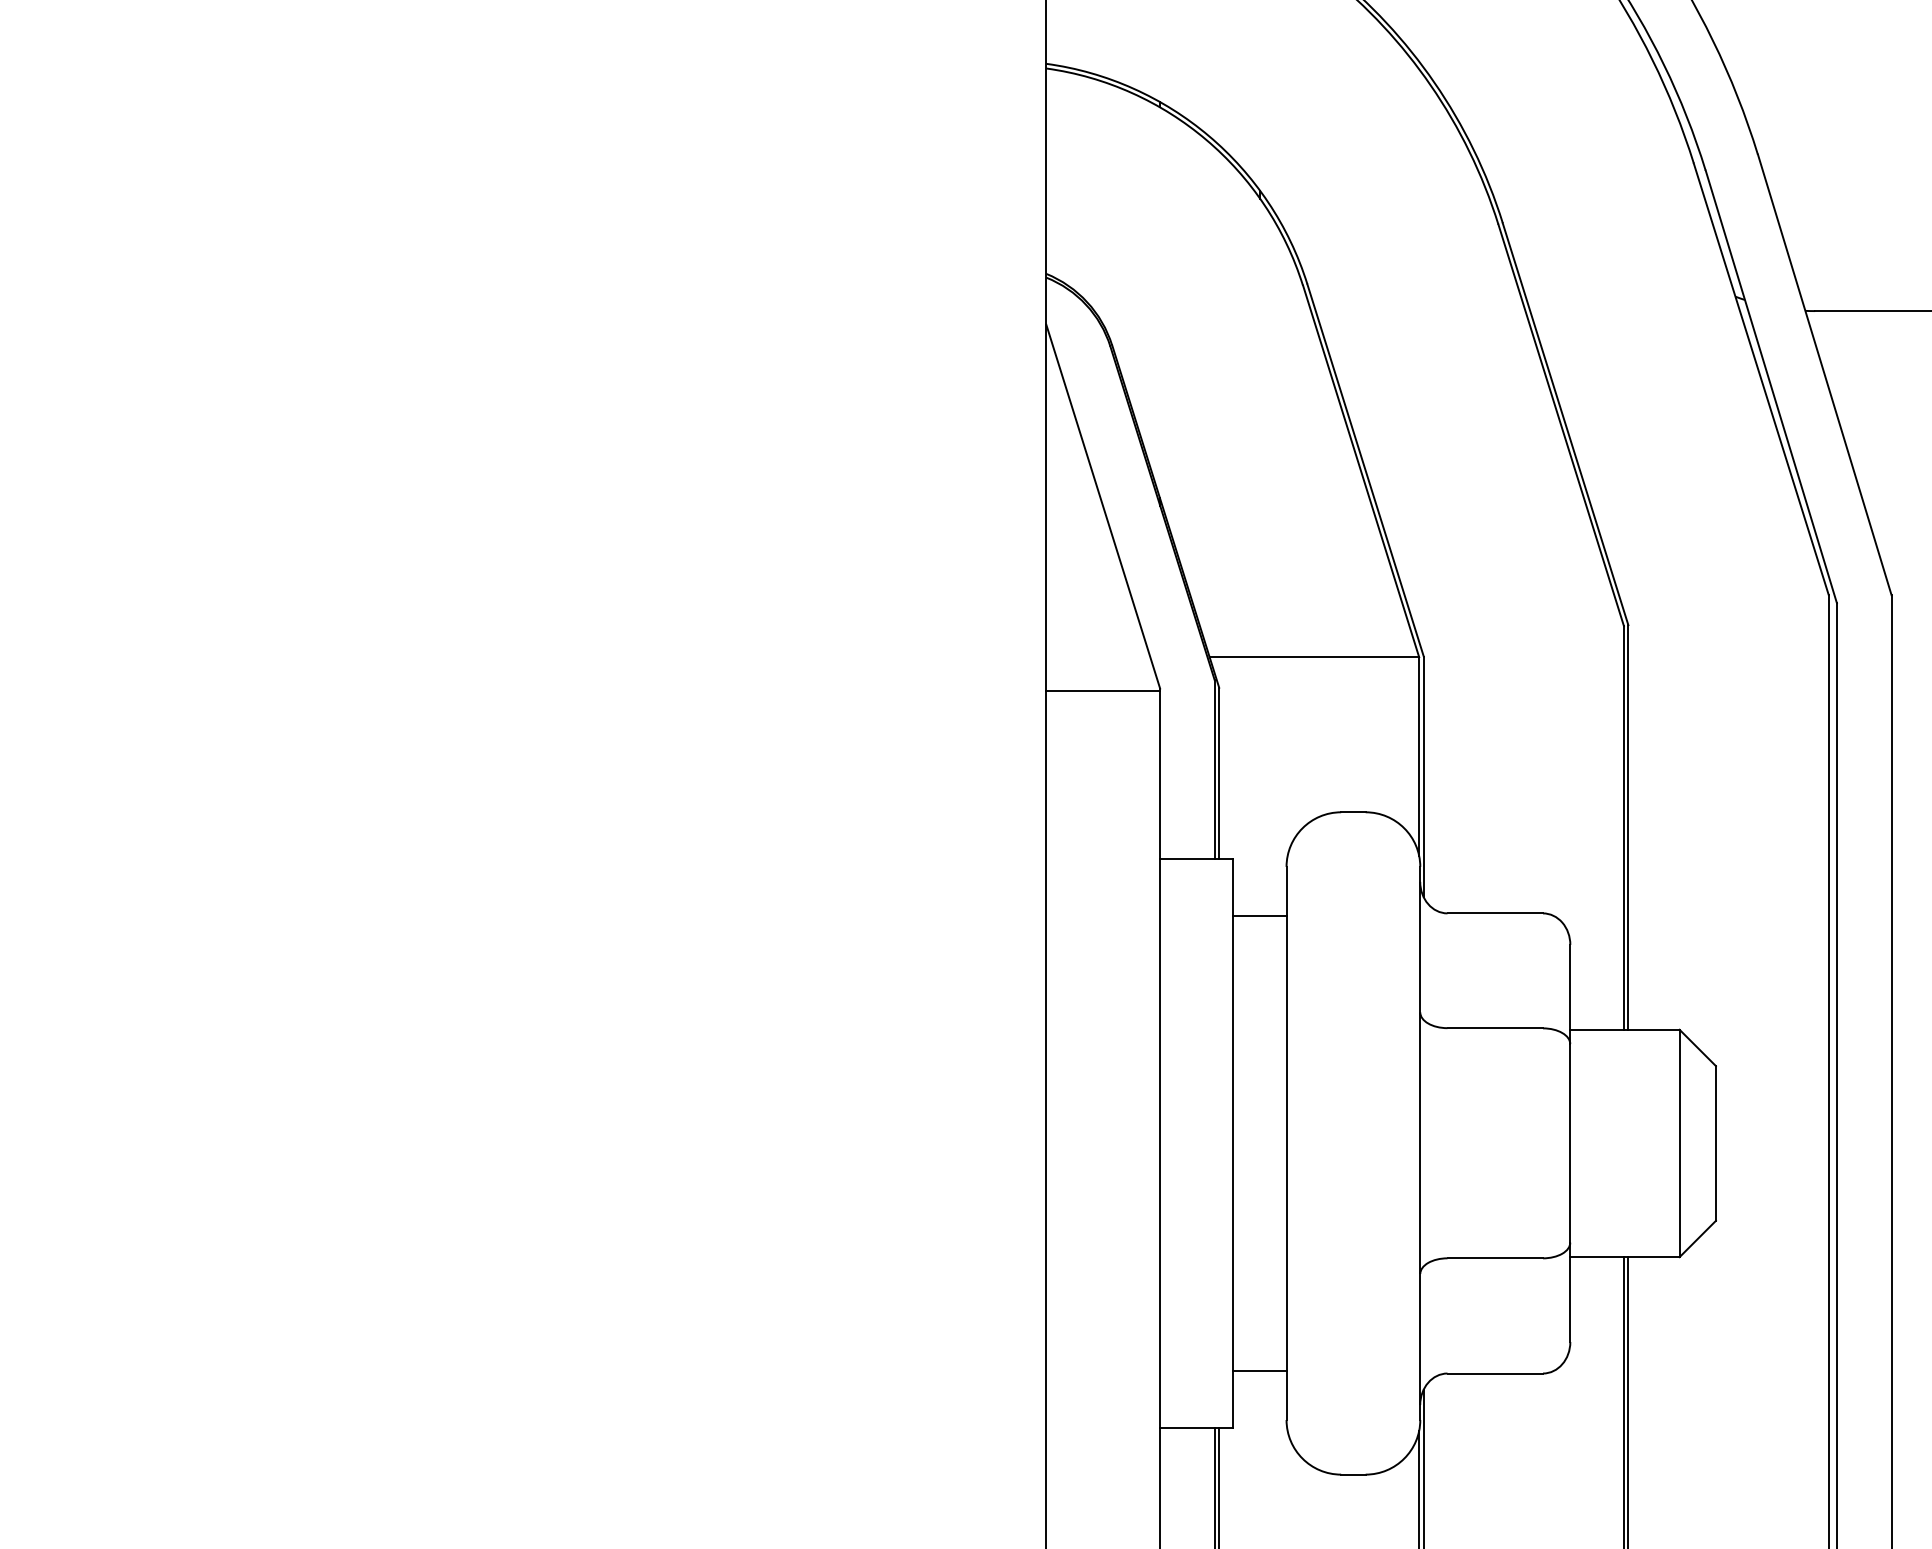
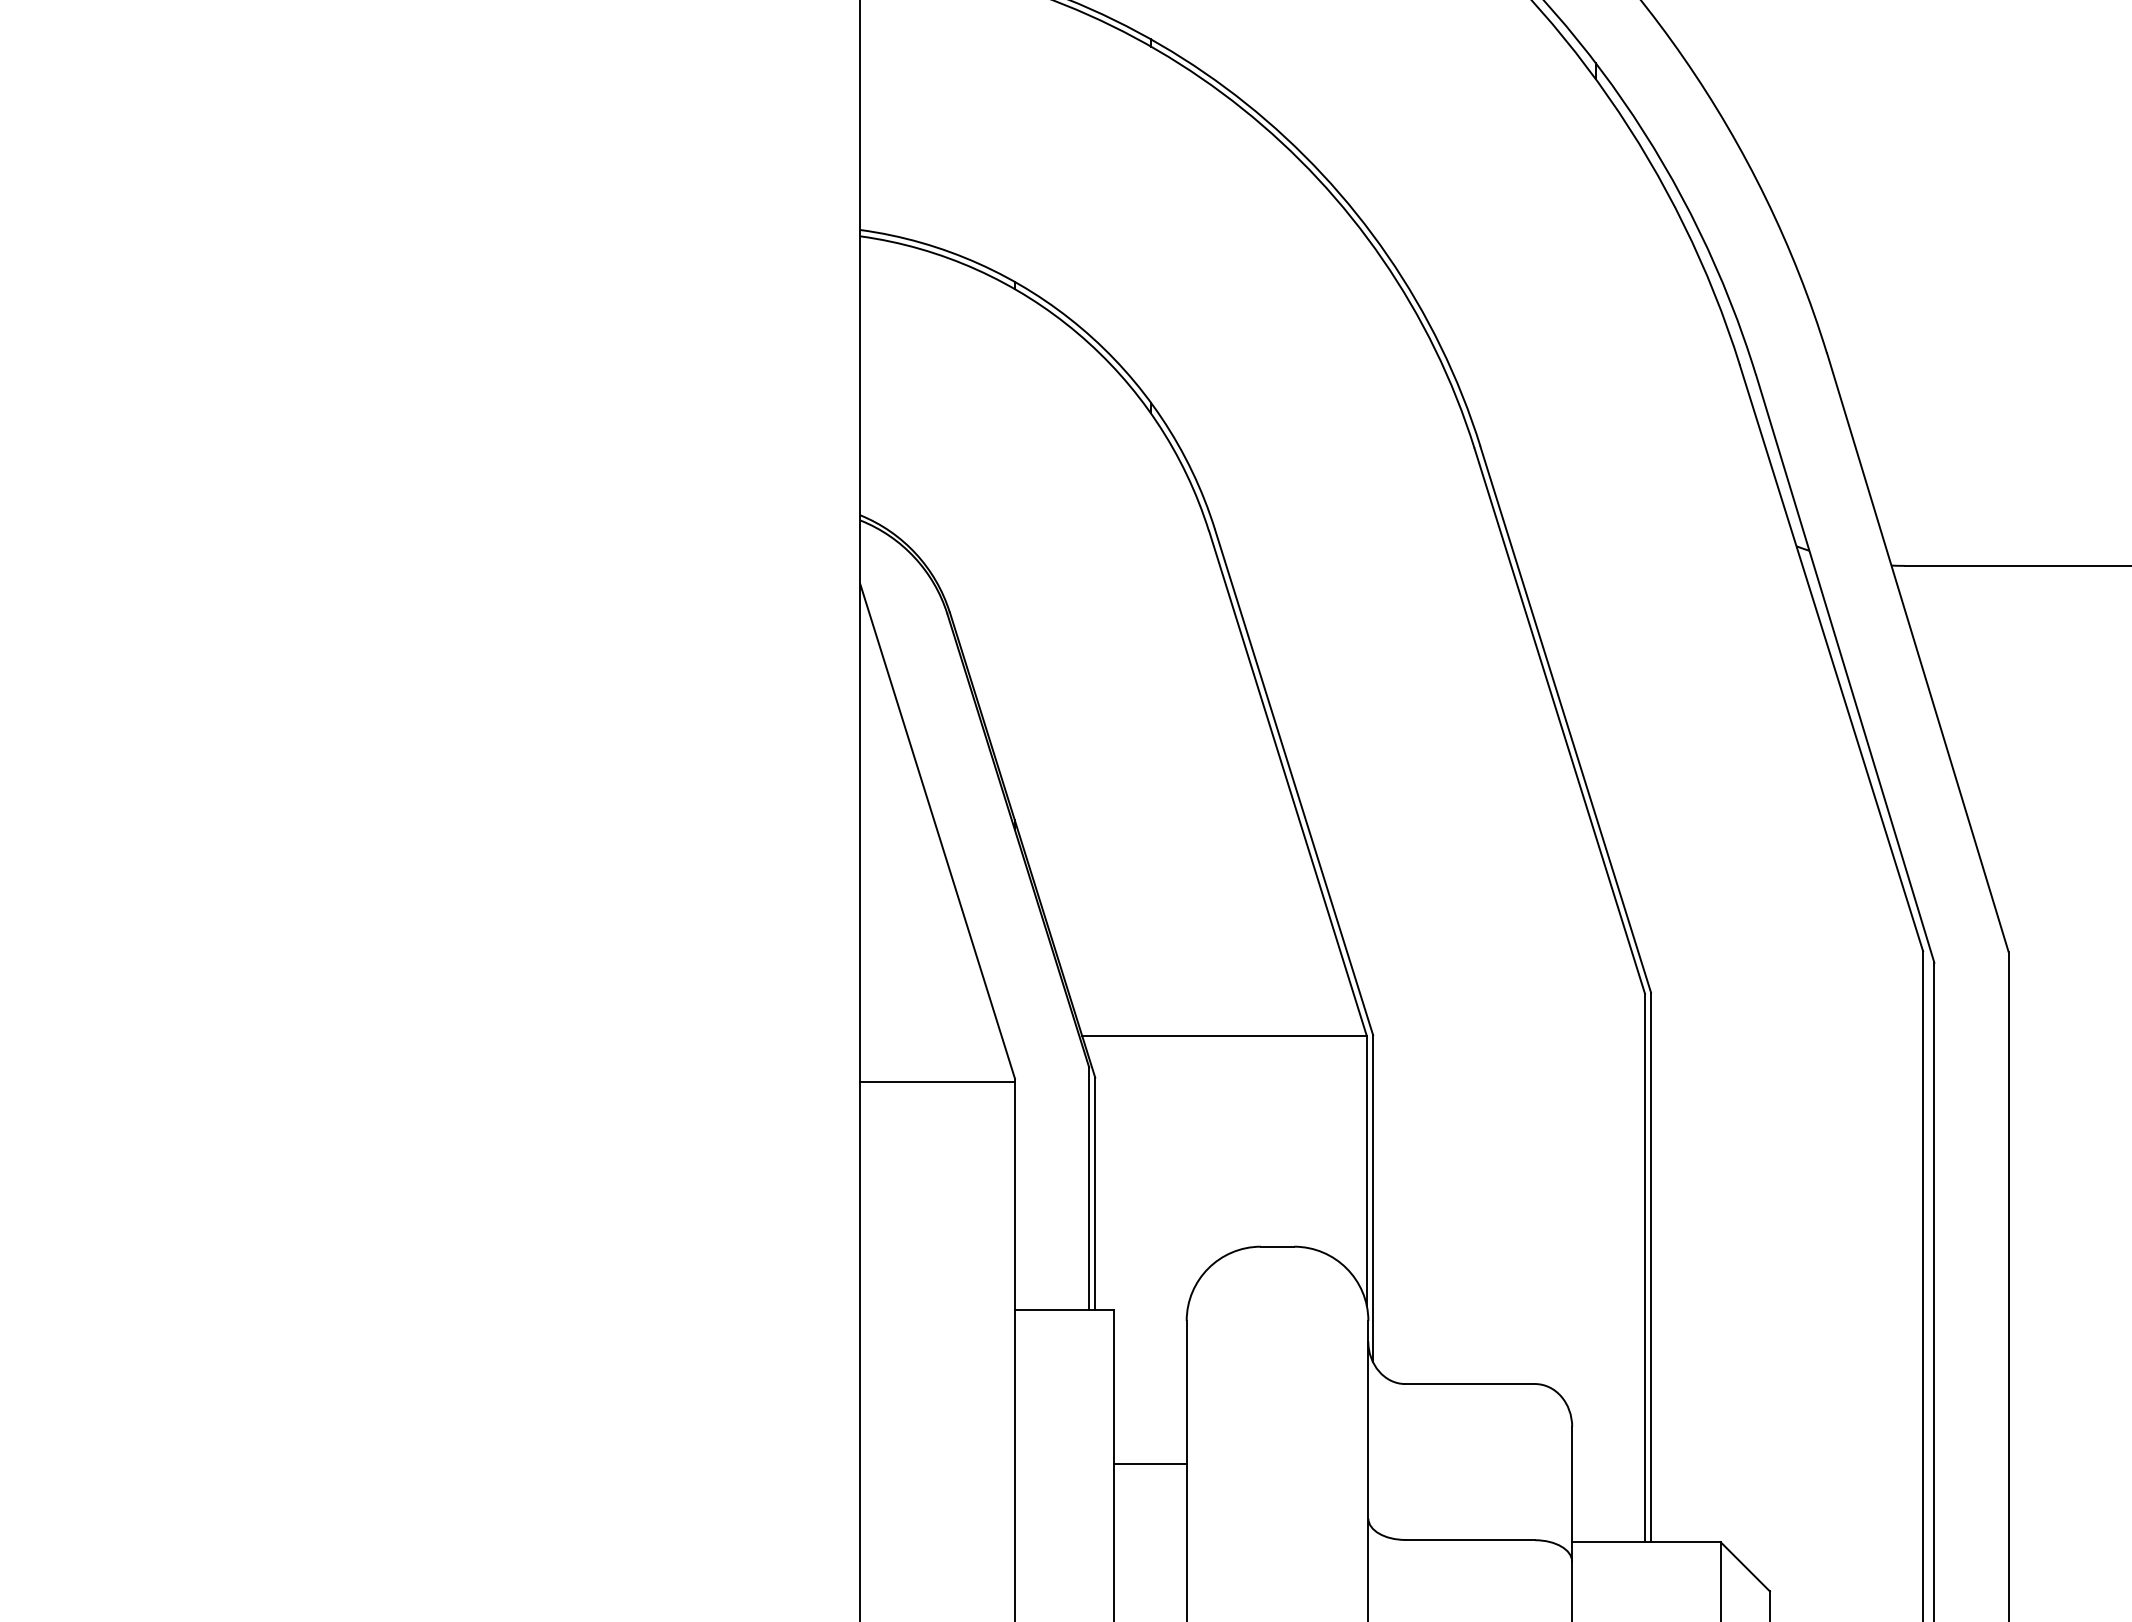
line: (1259, 916) -> (1149, 1464), moved

